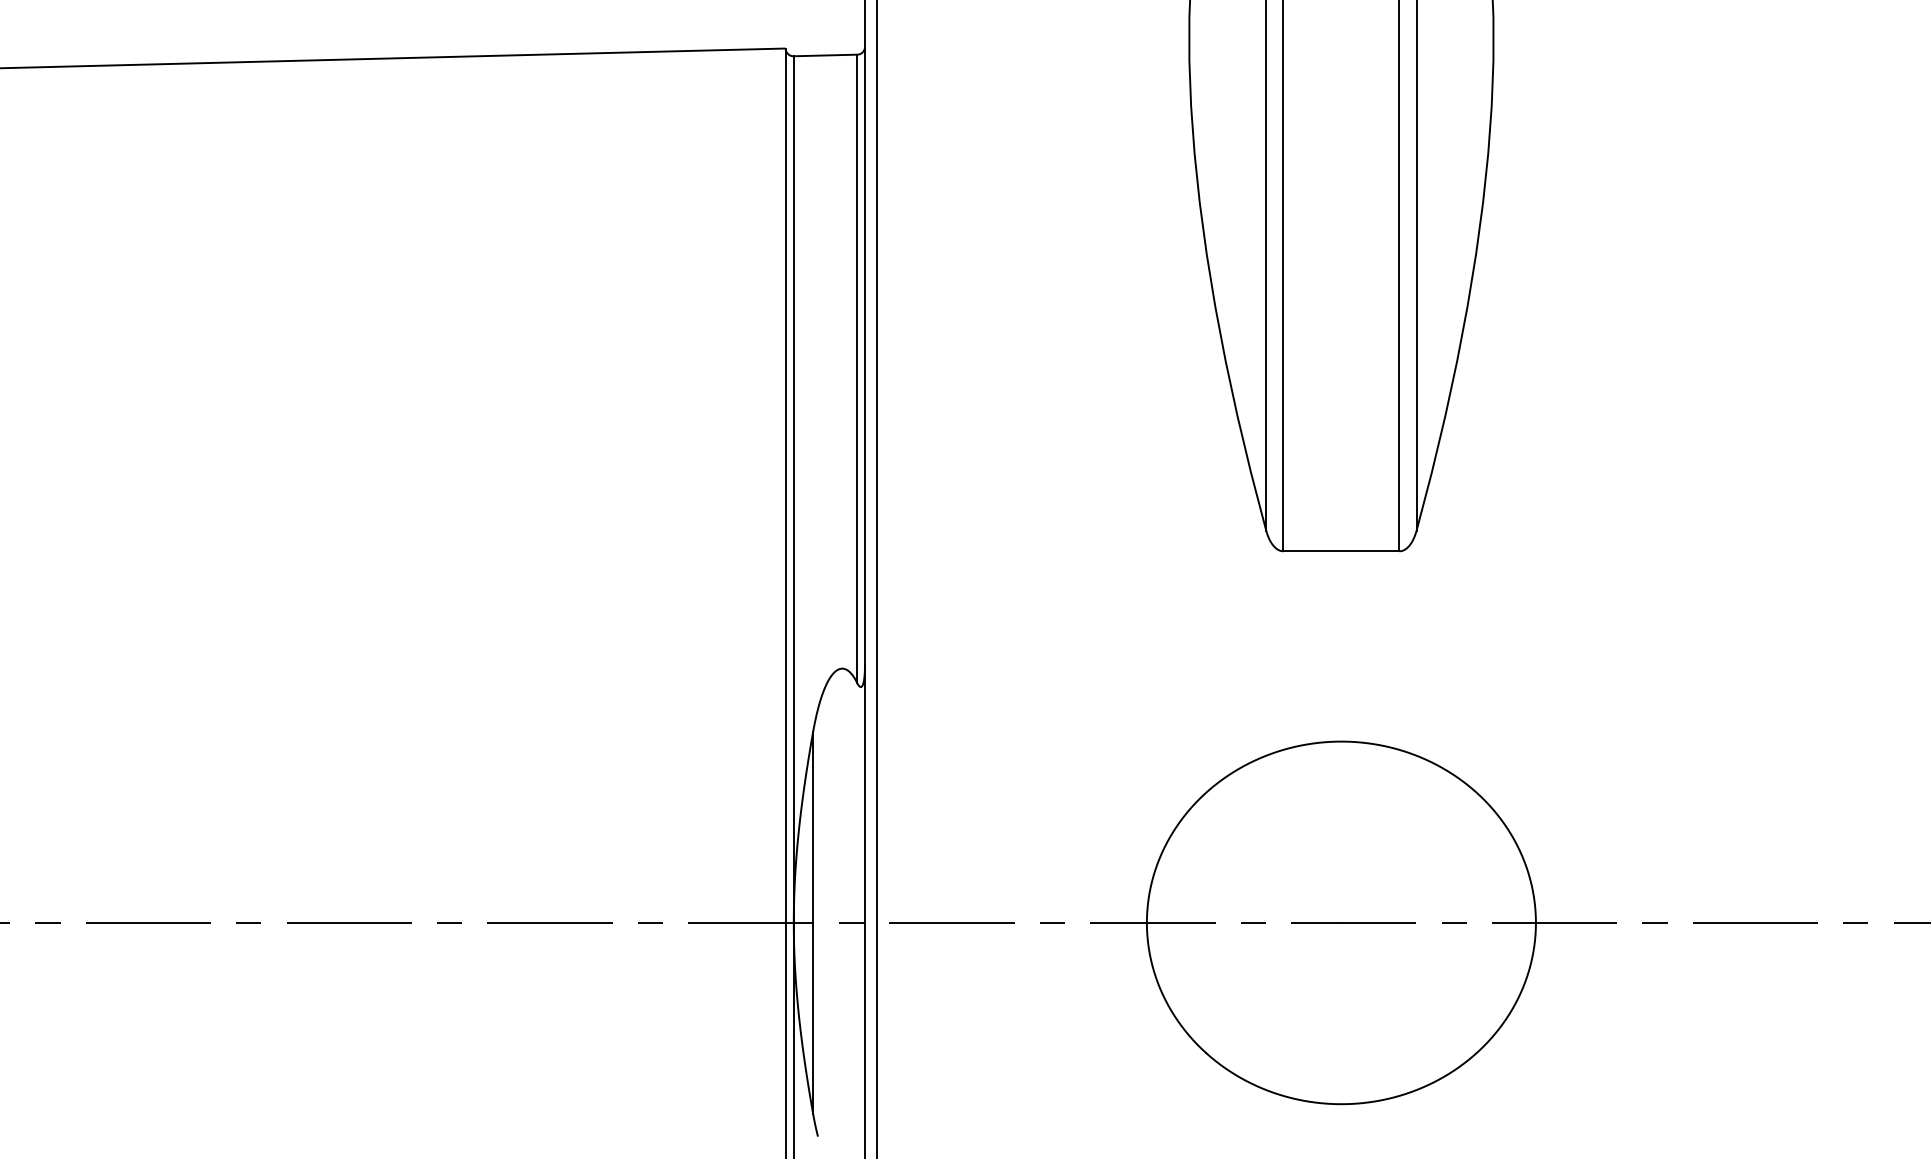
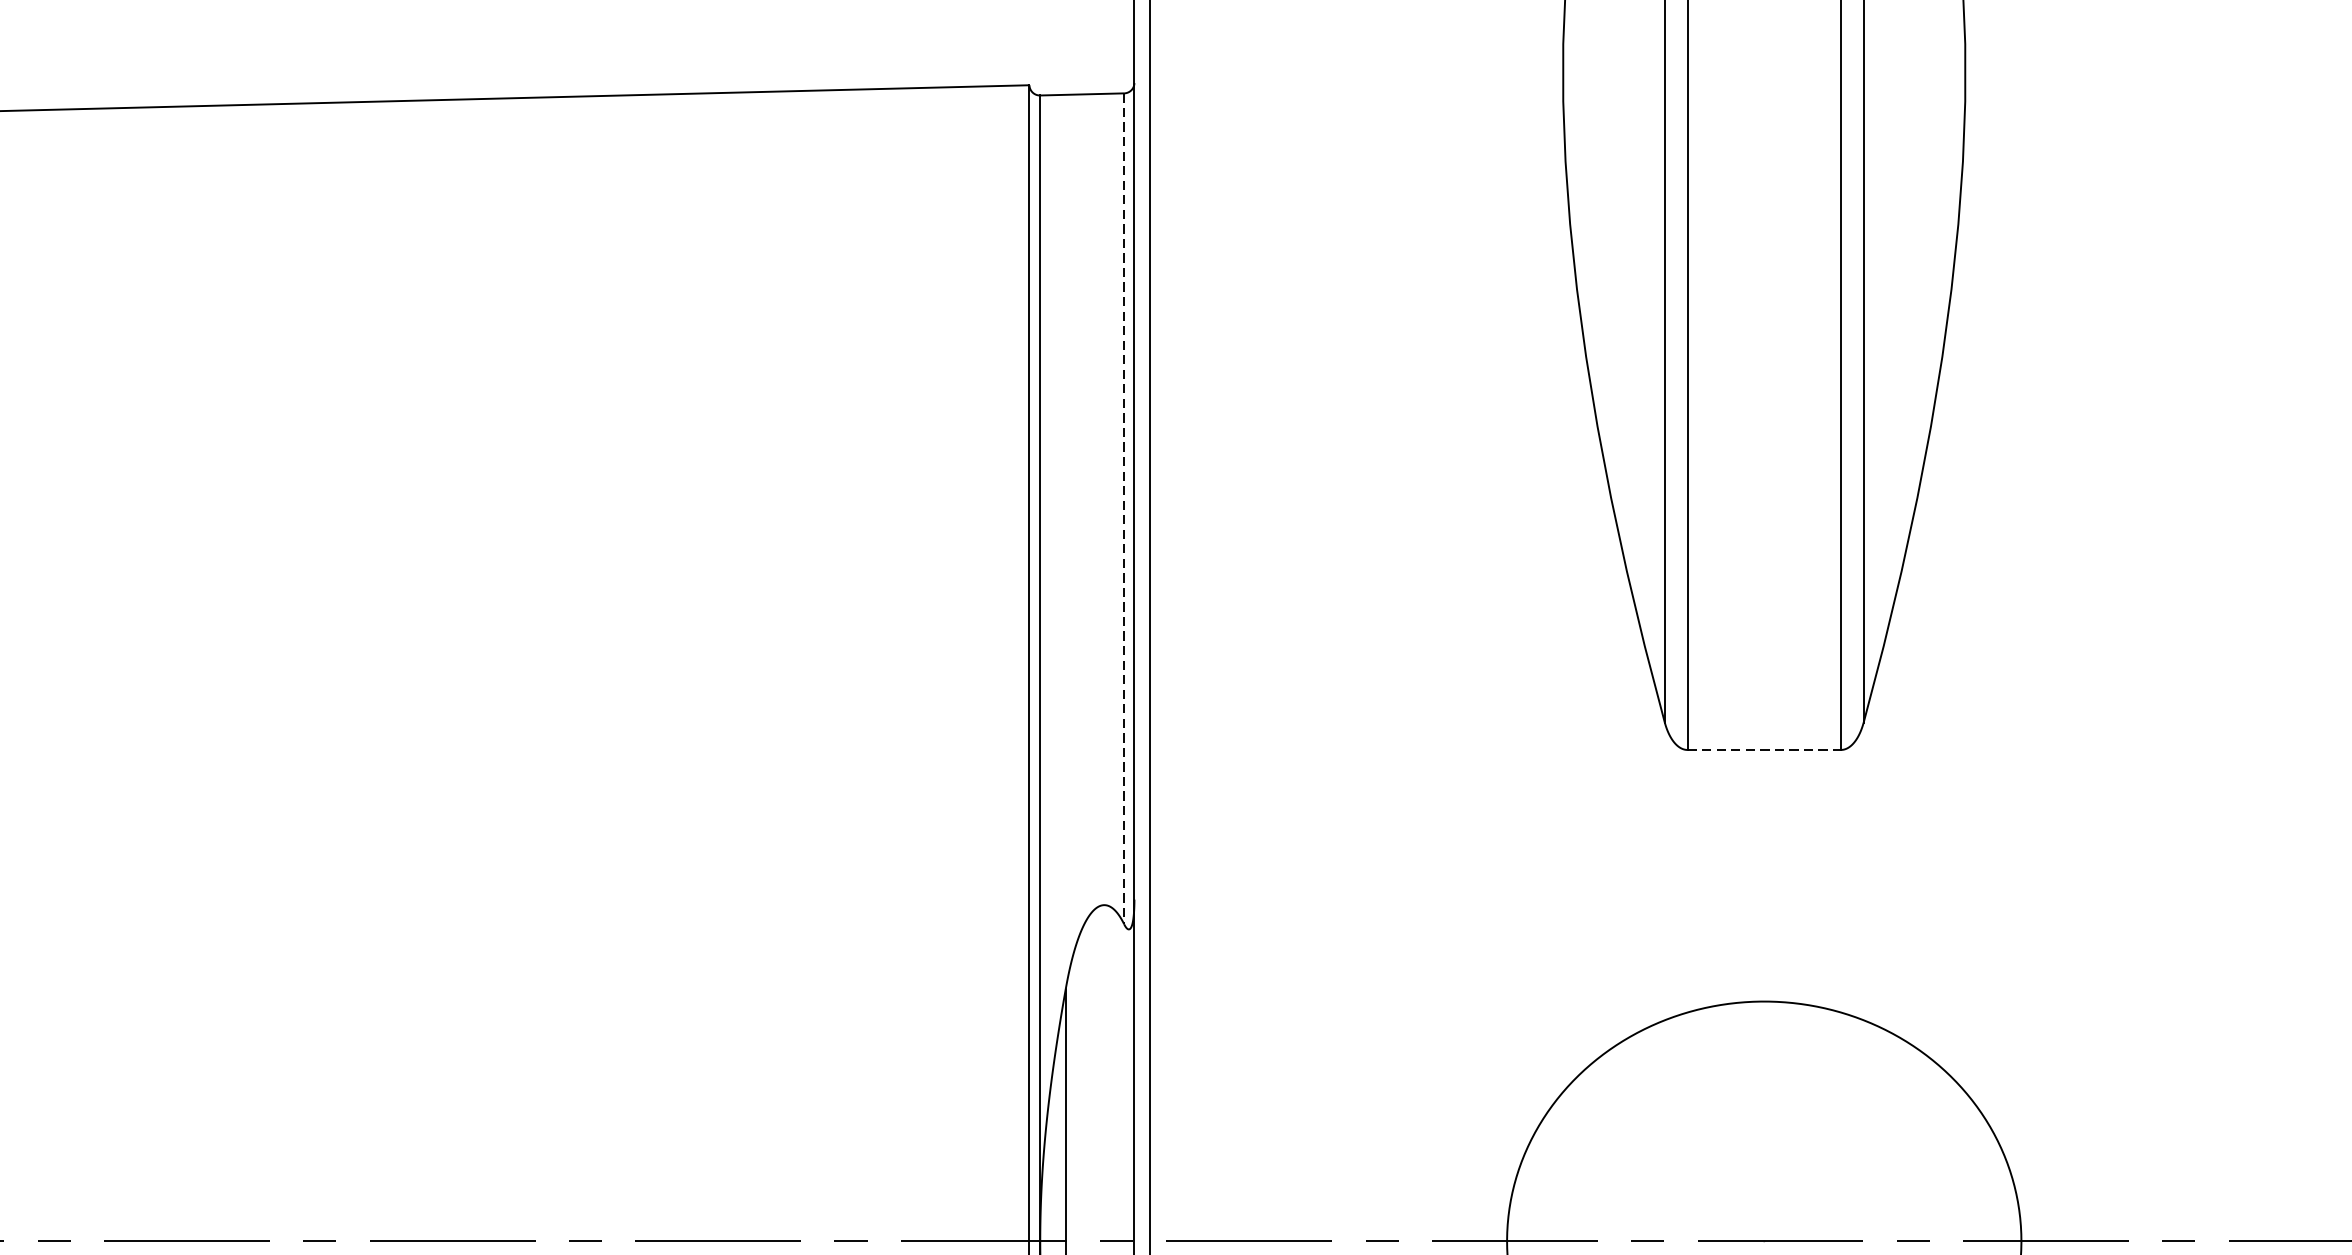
line: (857, 369) -> (1124, 509), solid -> dashed
line: (1341, 551) -> (1764, 750), solid -> dashed

